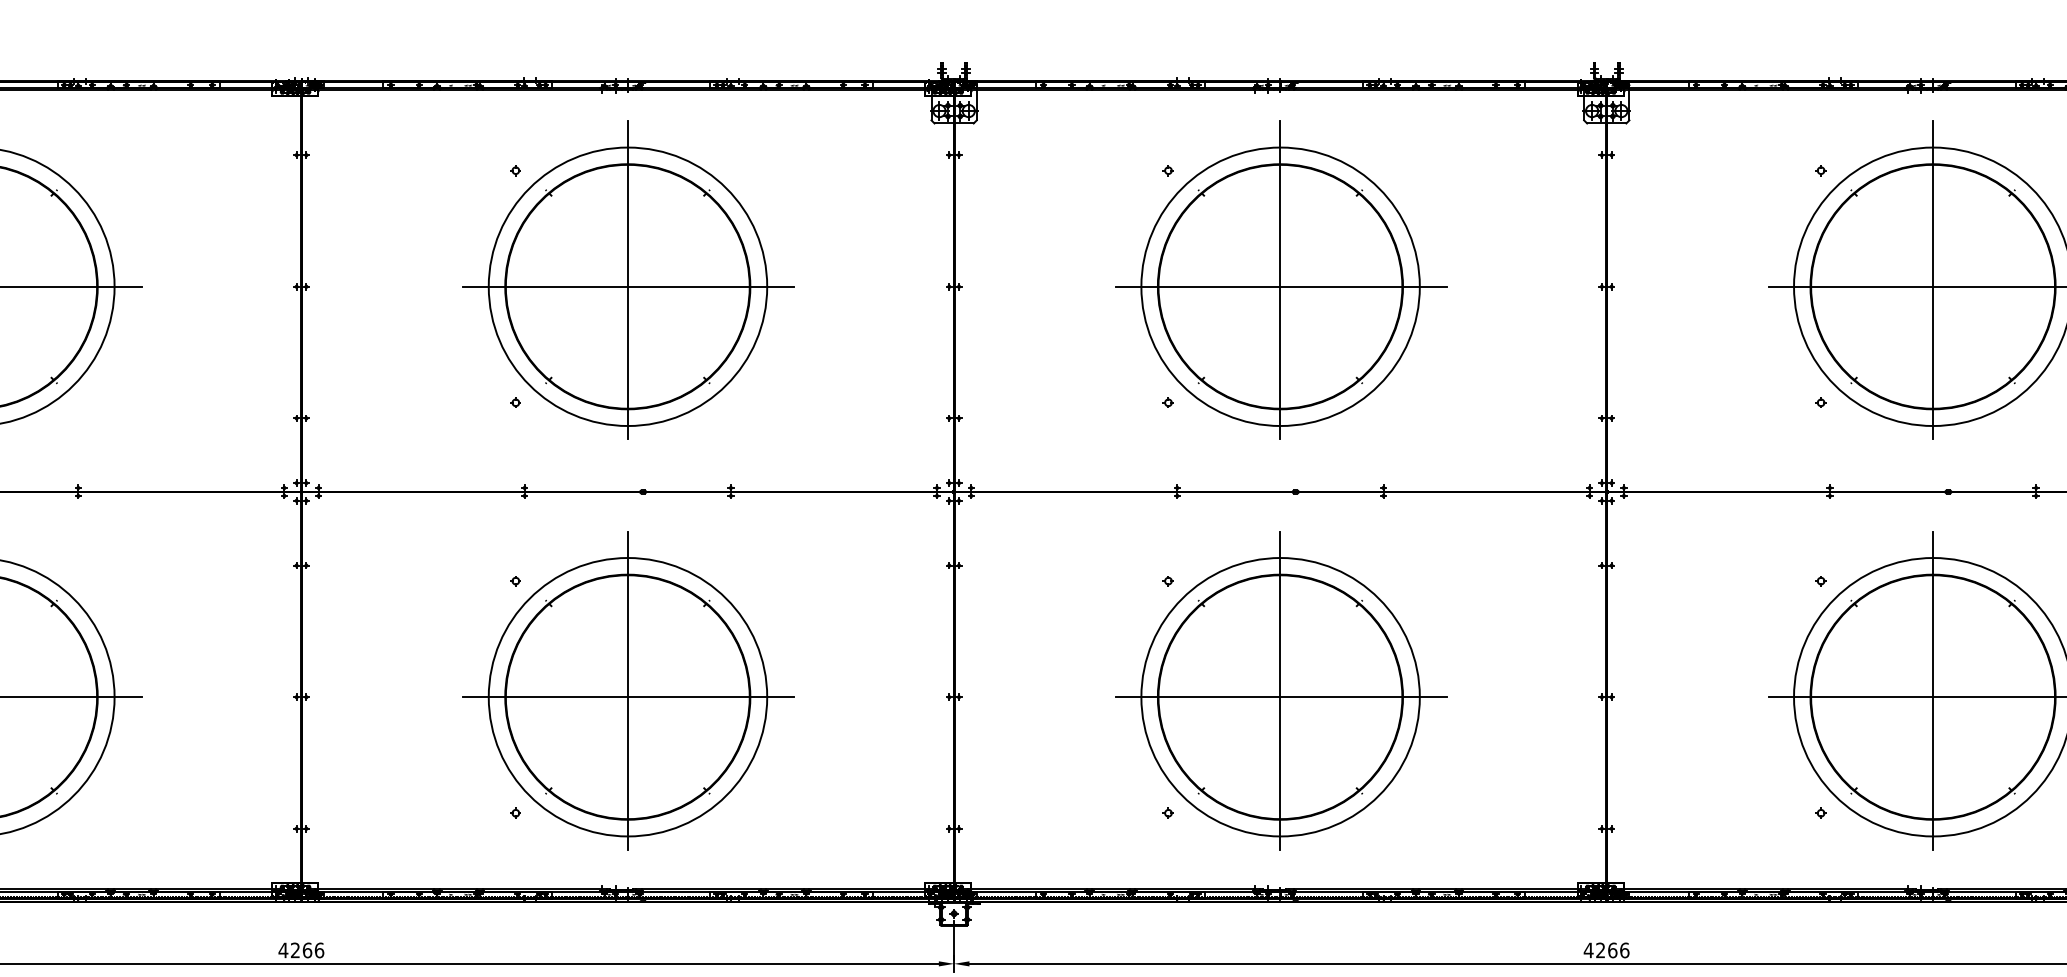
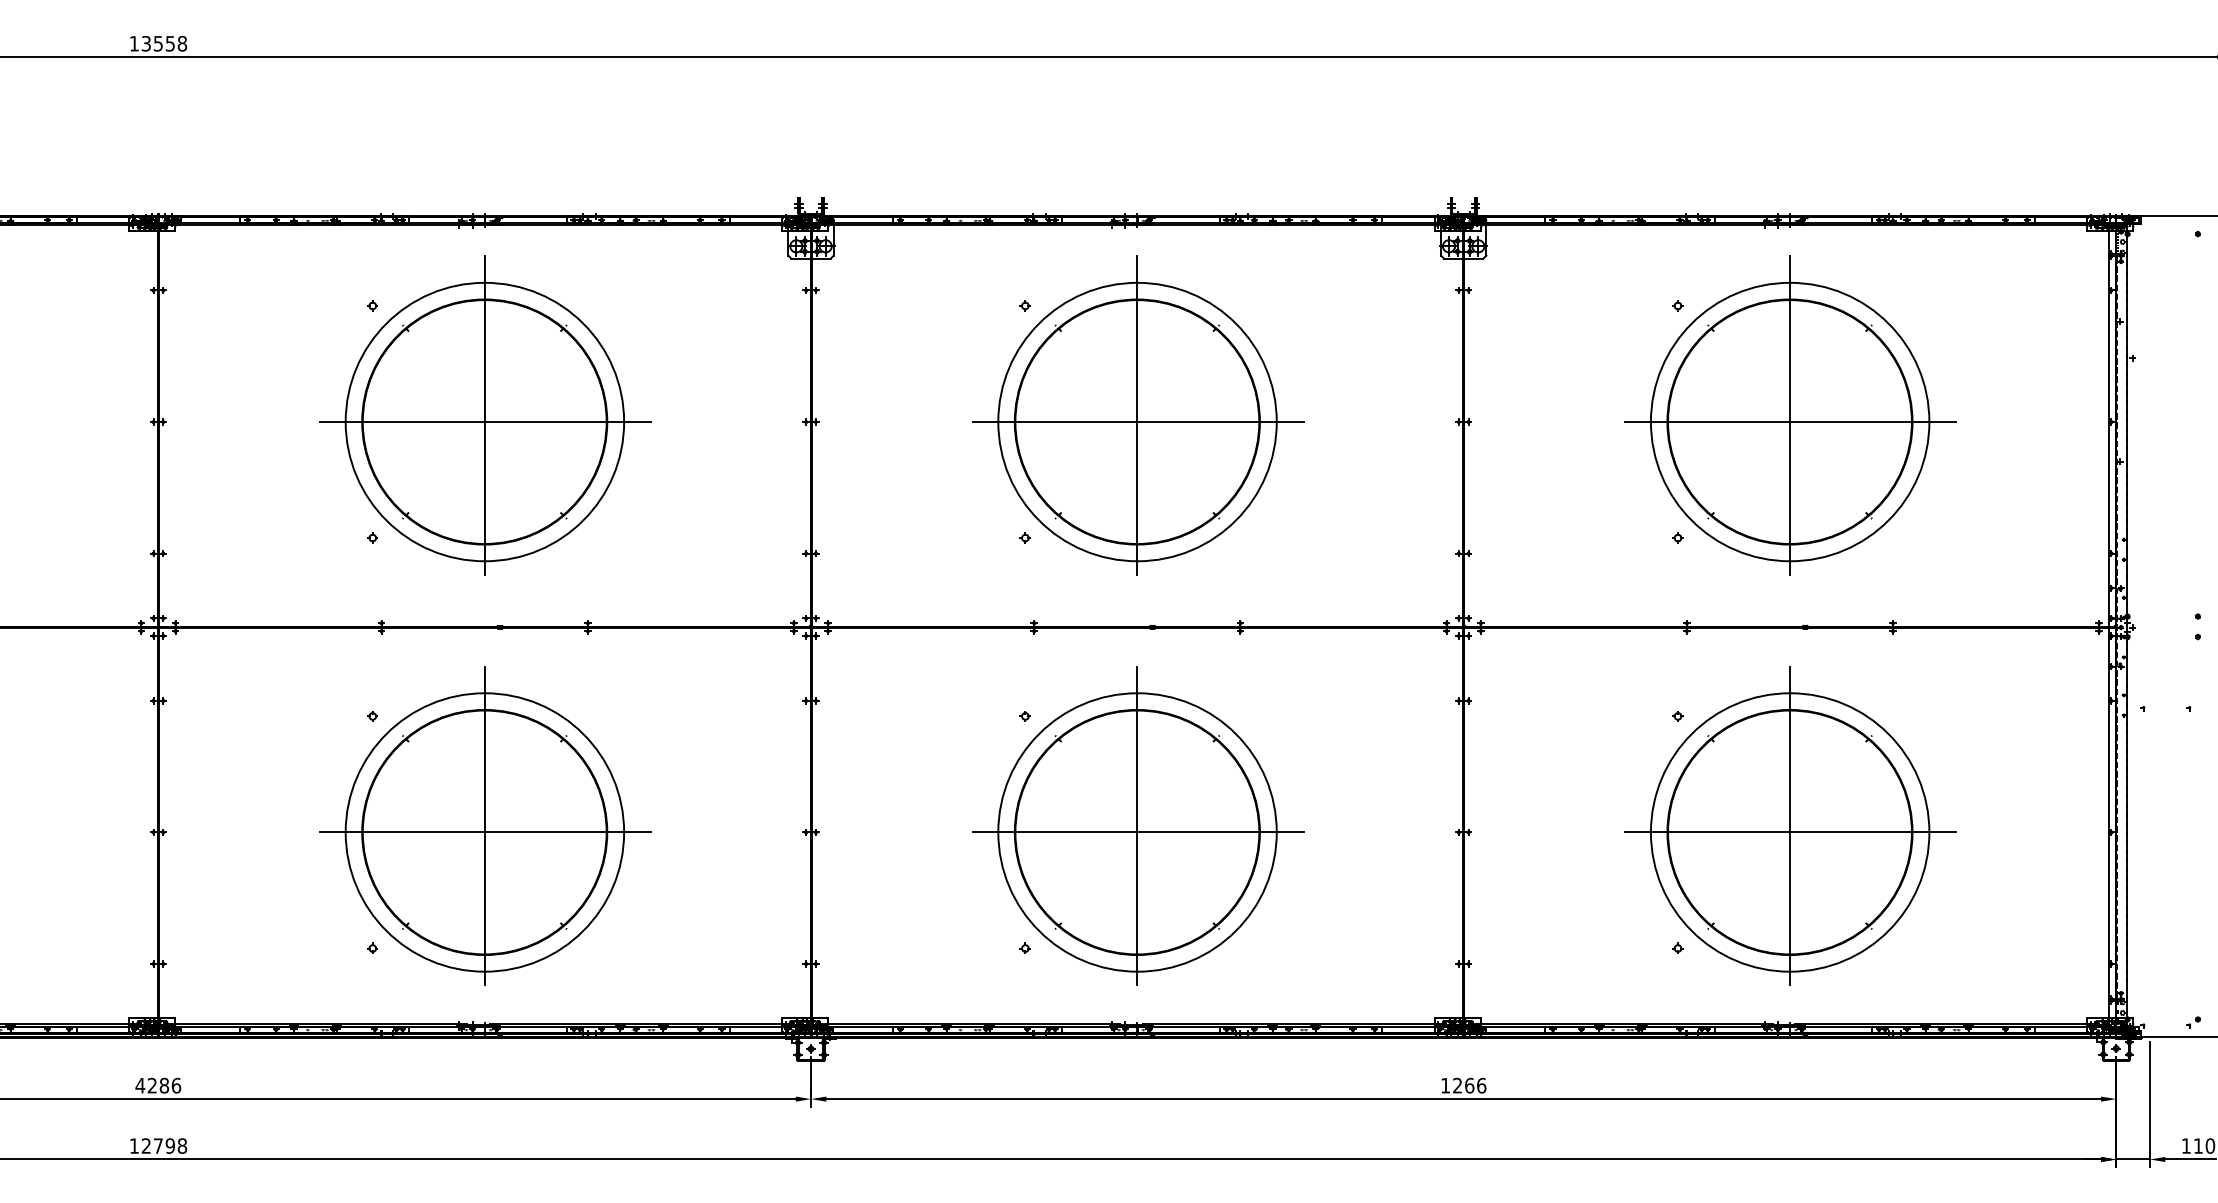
text: (307, 950) -> (164, 1085), 4266 -> 4286
text: (1588, 950) -> (1445, 1085), 4266 -> 1266

